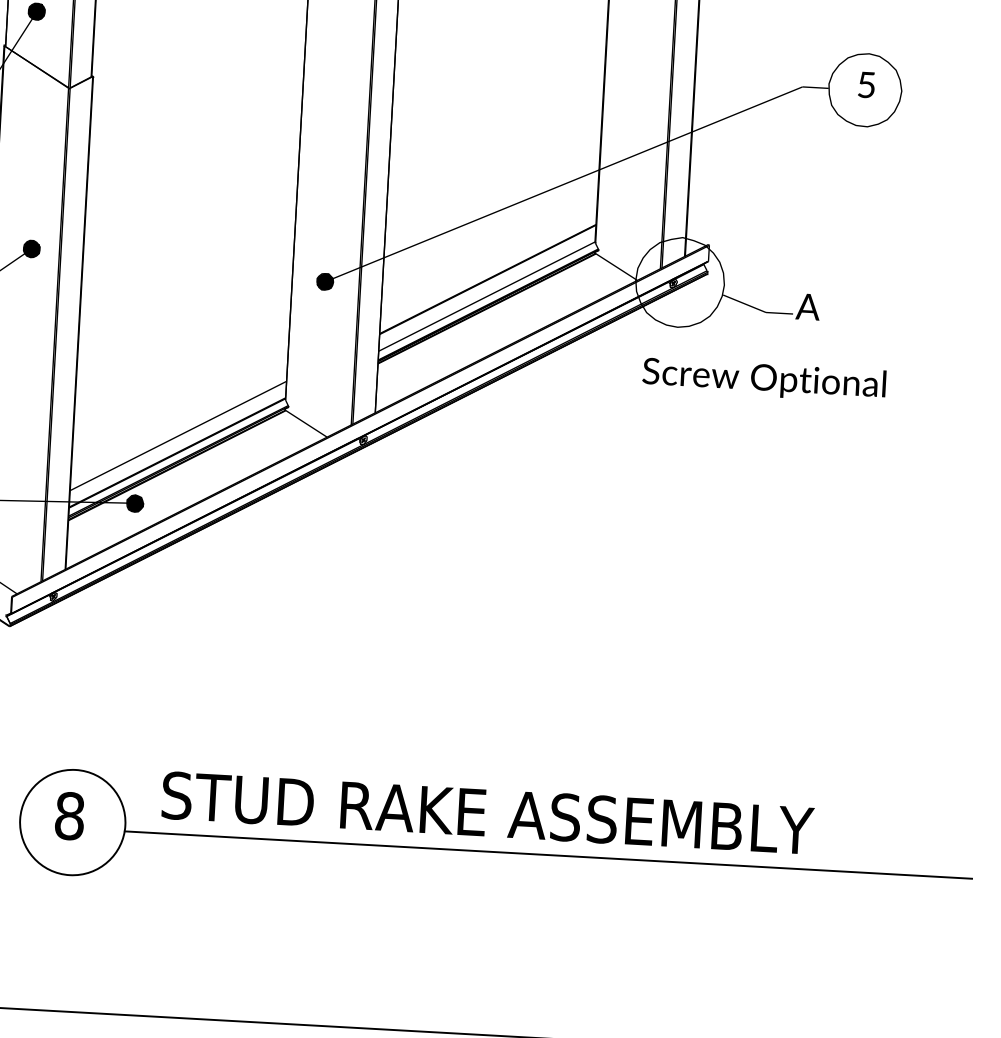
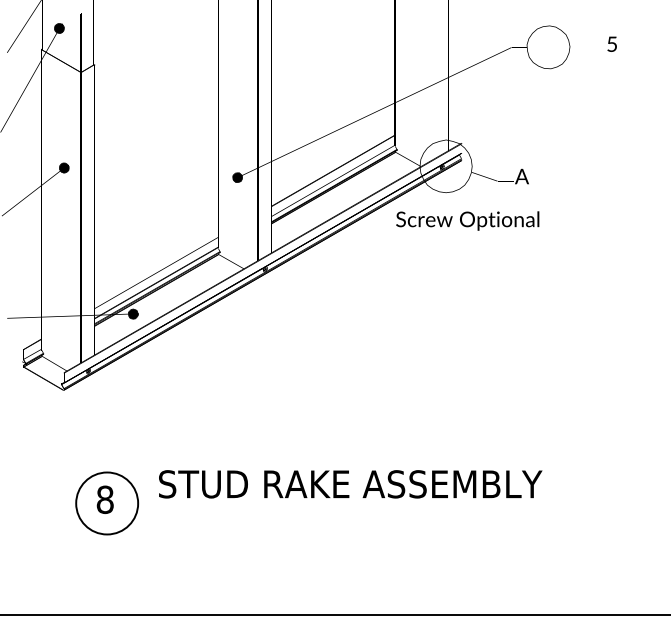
text: (865, 83) -> (611, 43), moved
text: (763, 379) -> (467, 220), moved
line: (548, 854) -> (387, 506), removed

